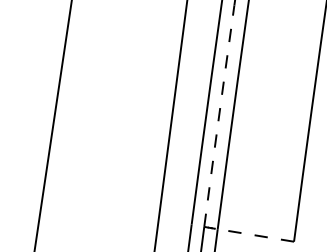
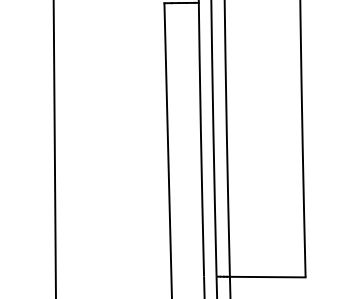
line: (219, 115) -> (214, 166), dashed -> solid
line: (253, 235) -> (265, 277), dashed -> solid

